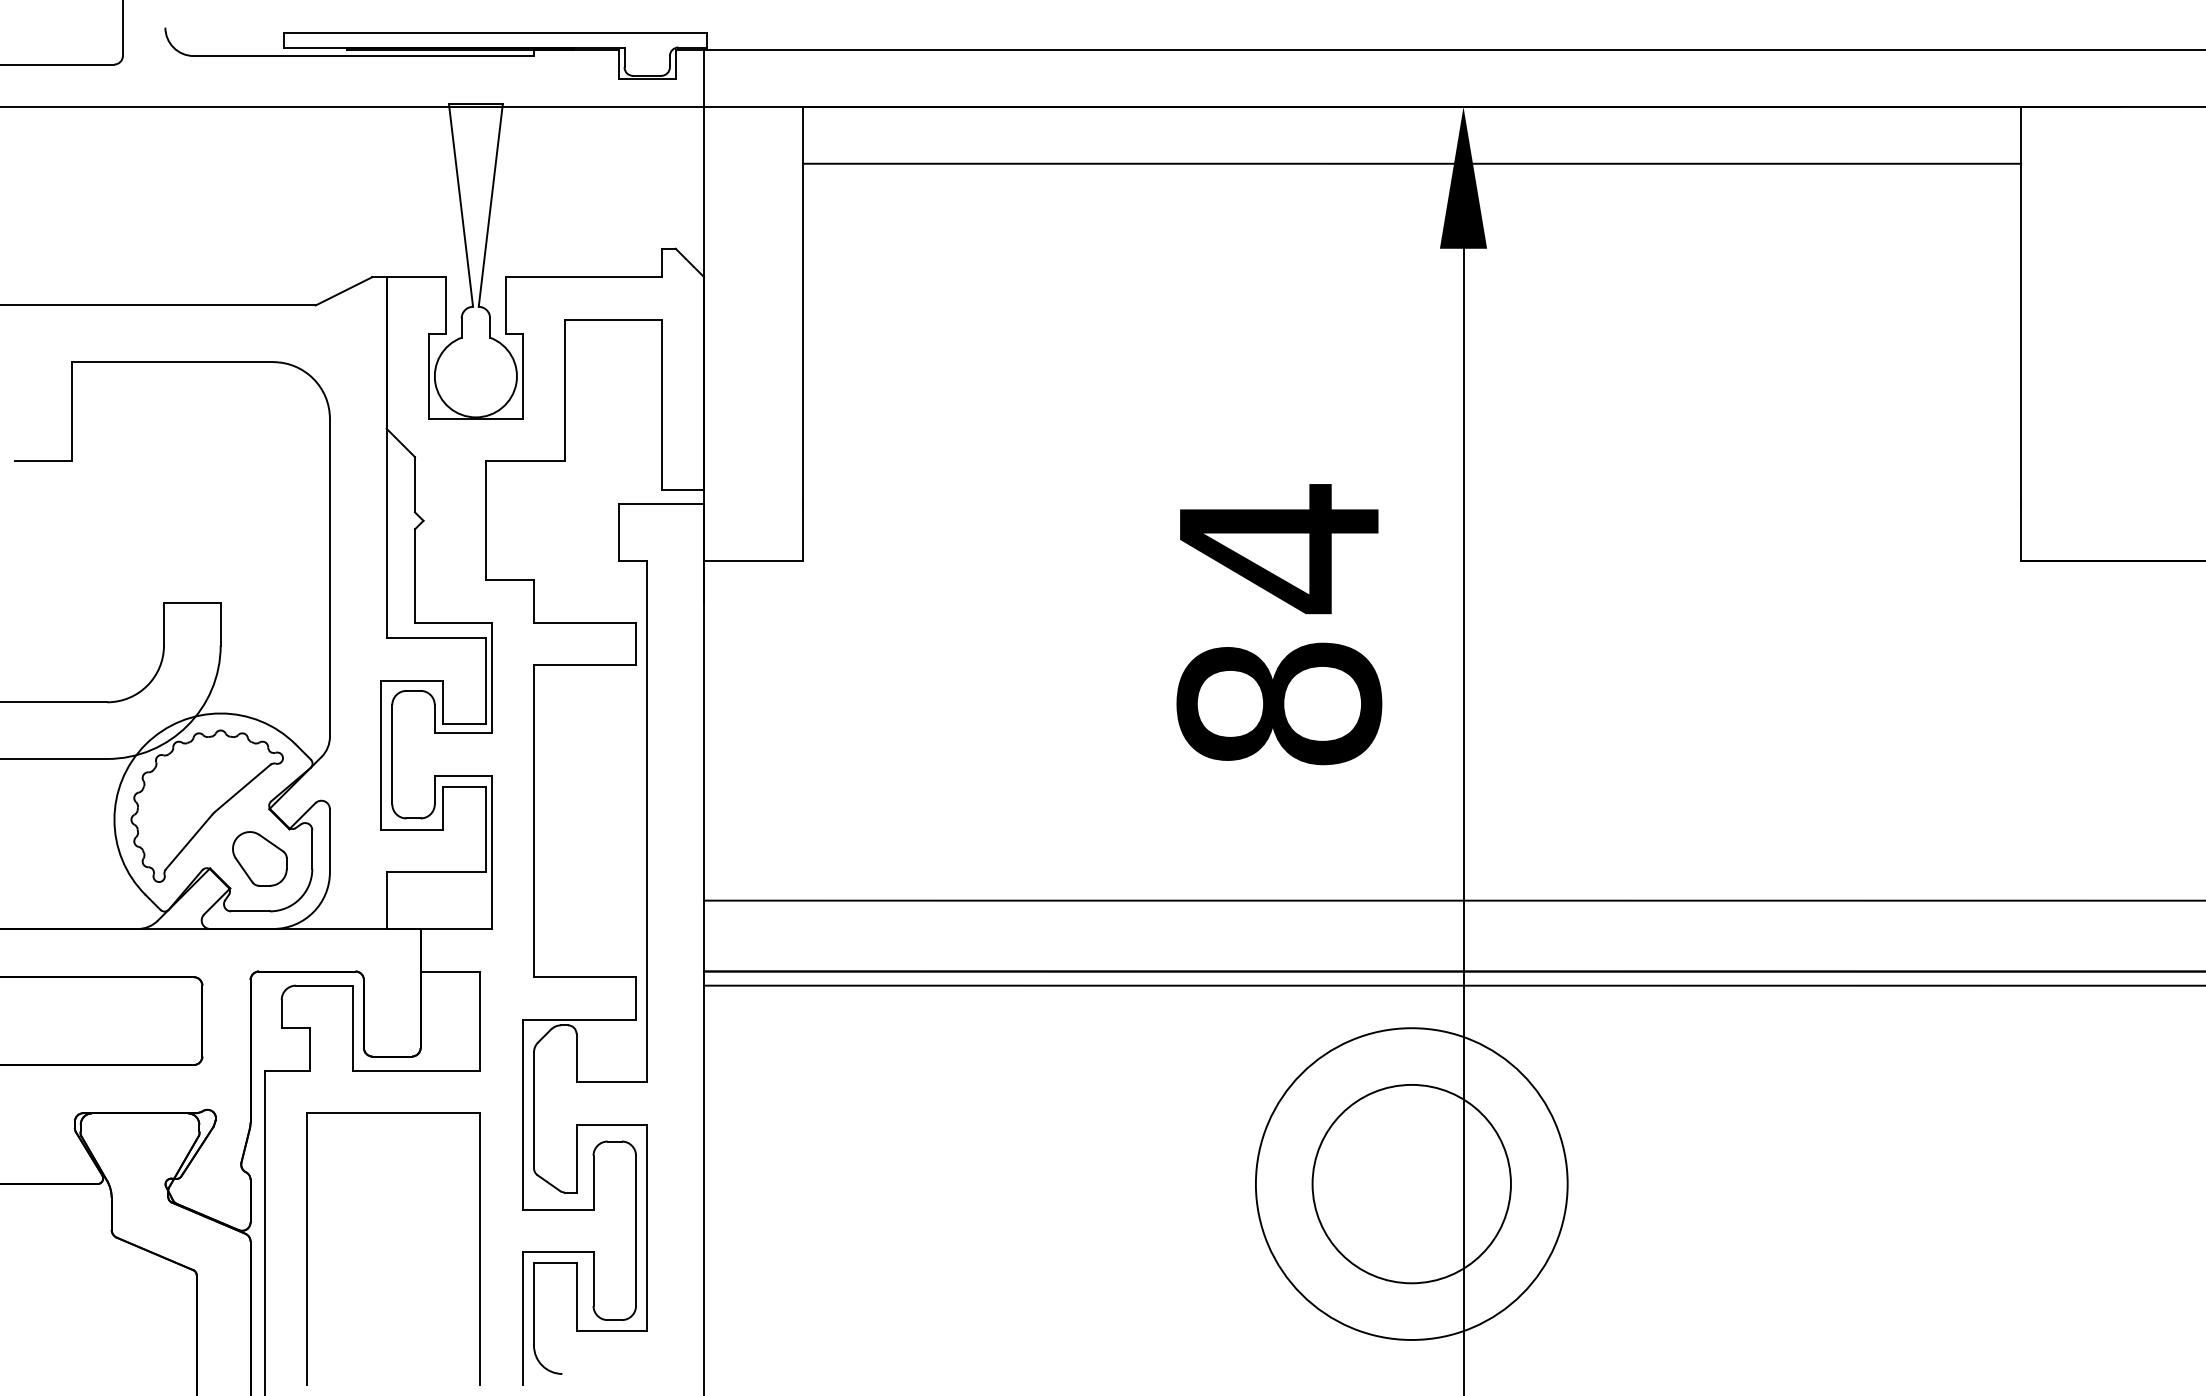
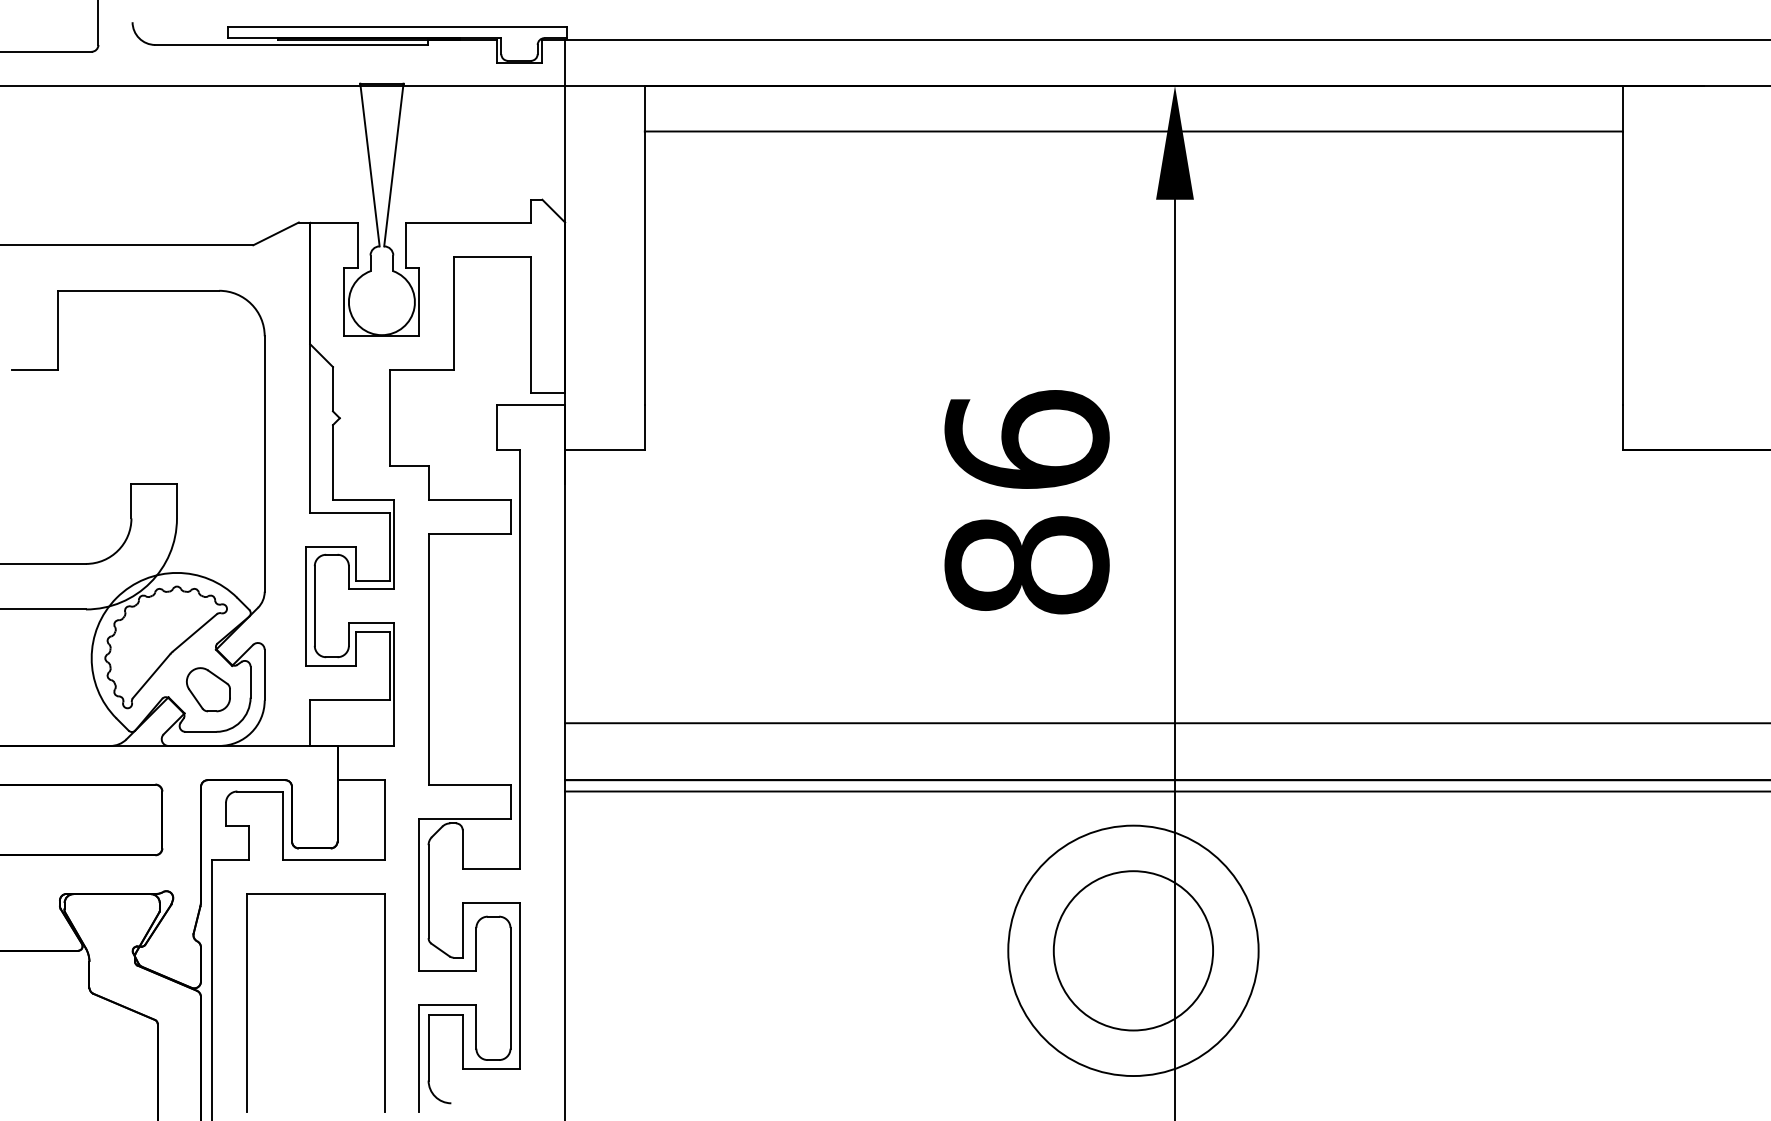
text: (1278, 548) -> (1026, 440), 84 -> 86

